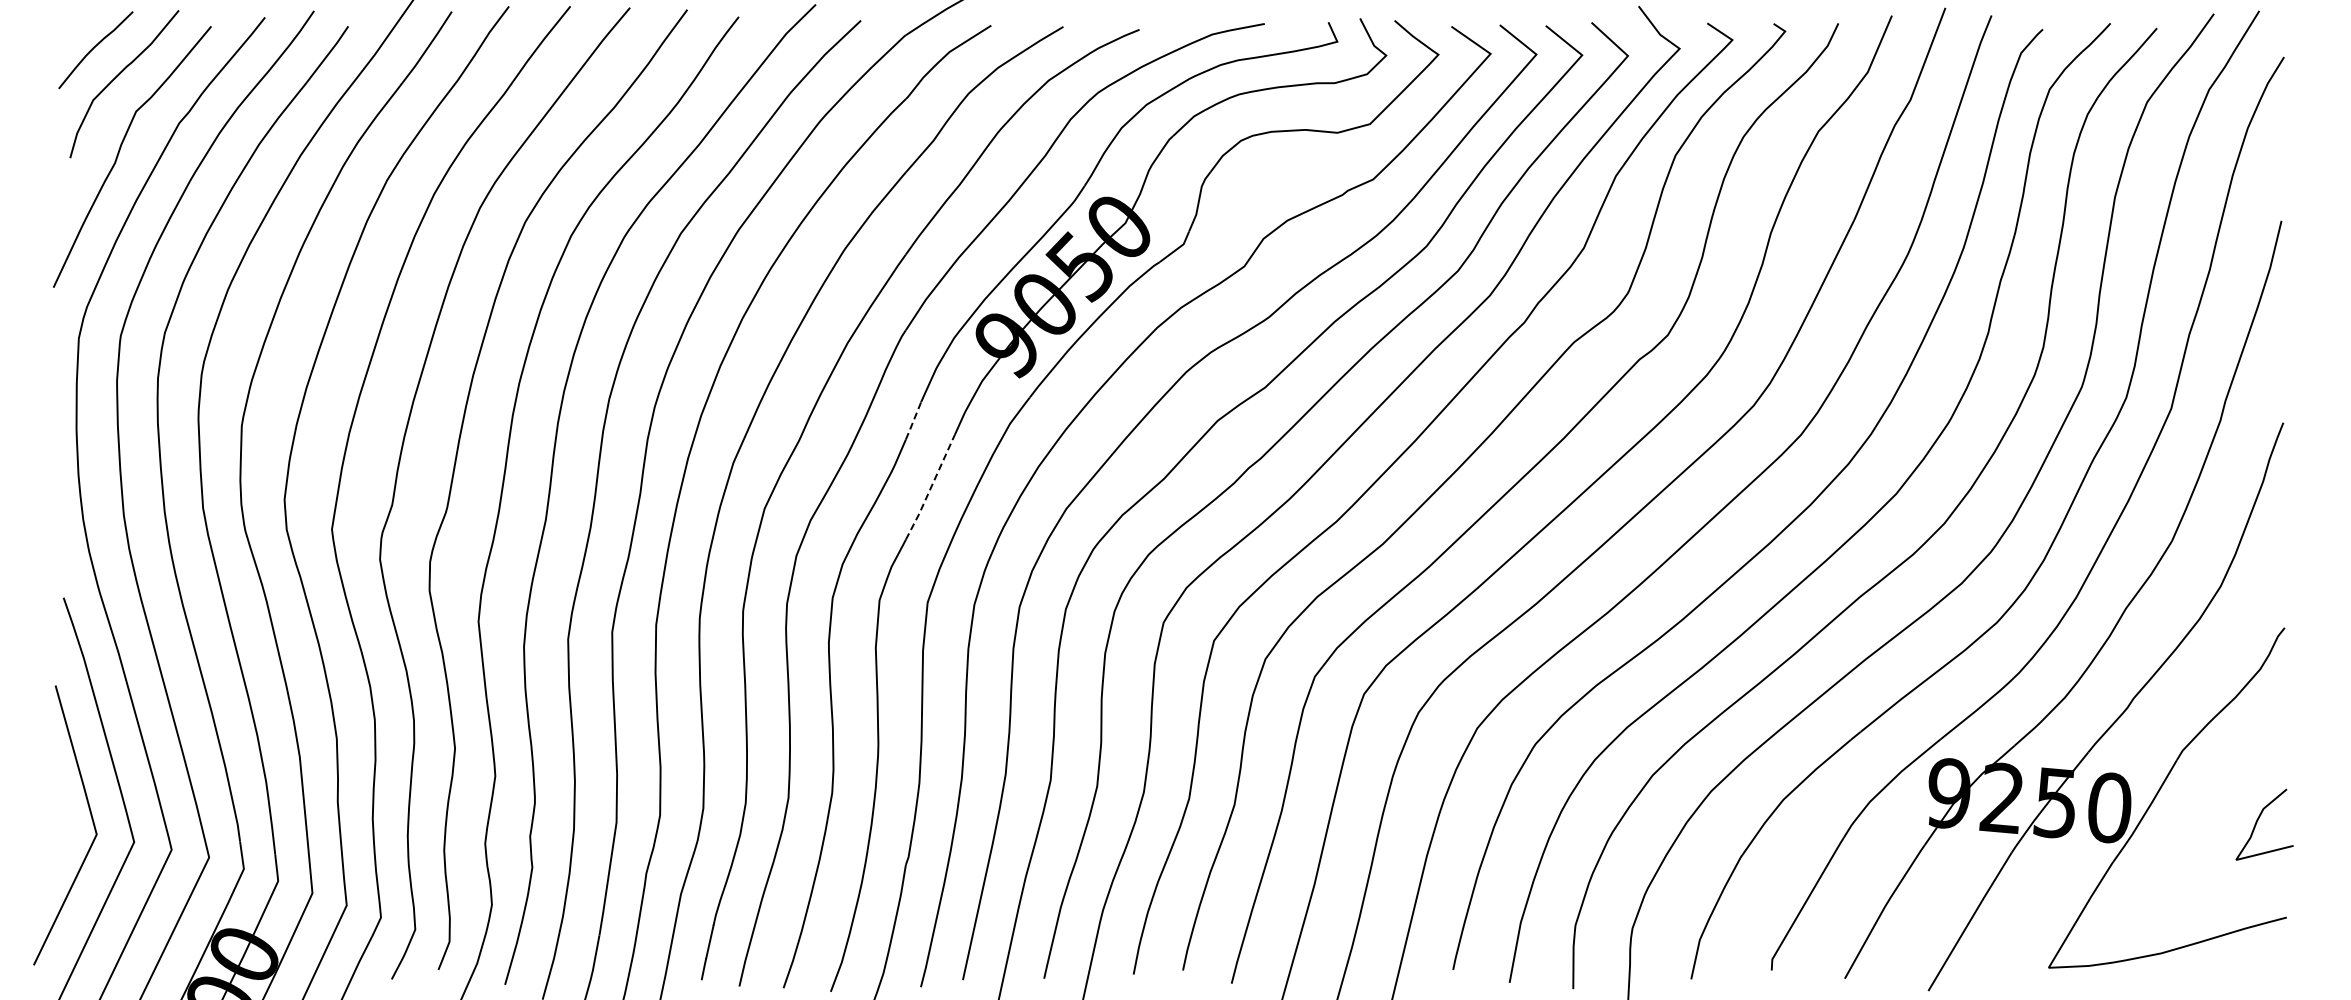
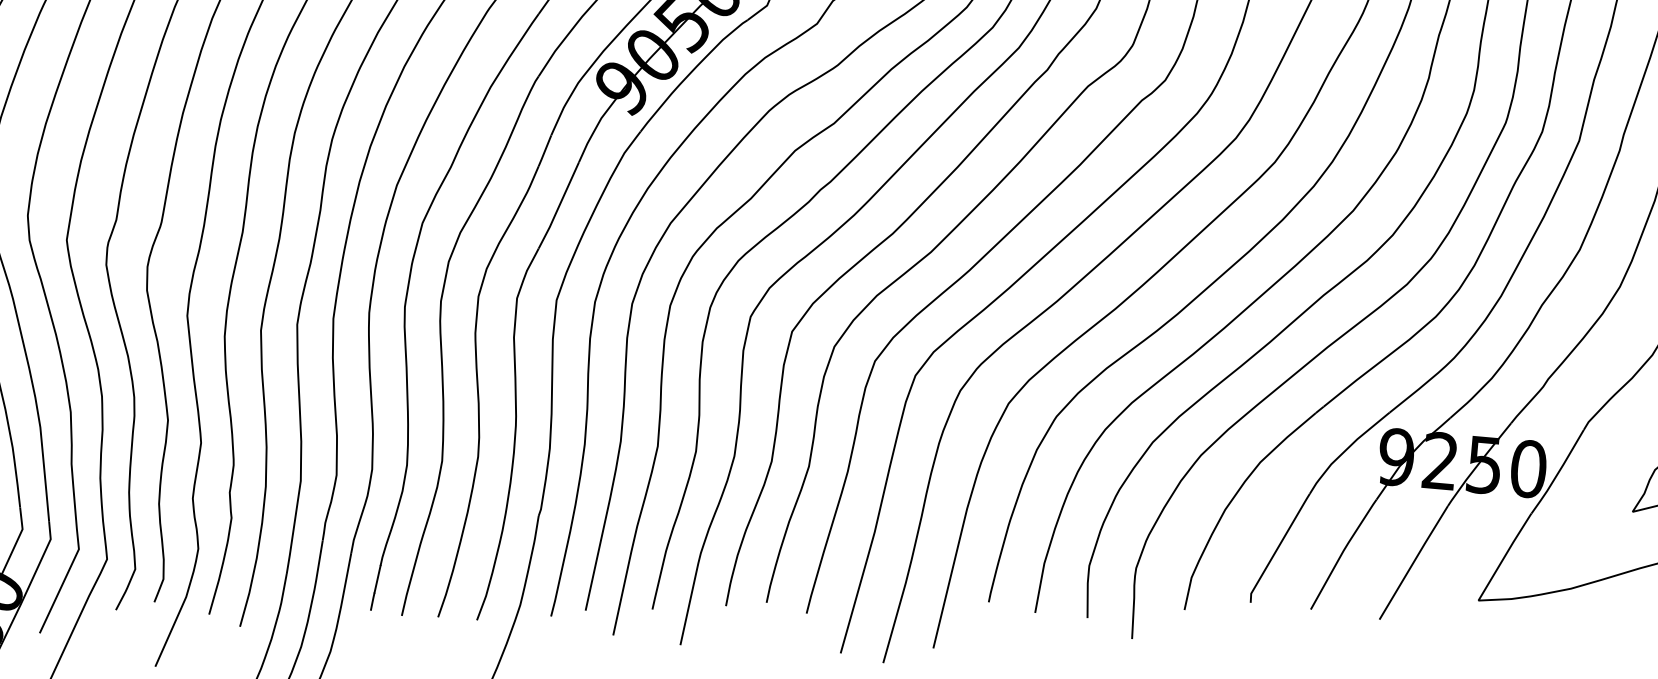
line: (913, 421) -> (544, 151), dashed -> solid
line: (930, 488) -> (558, 206), dashed -> solid

